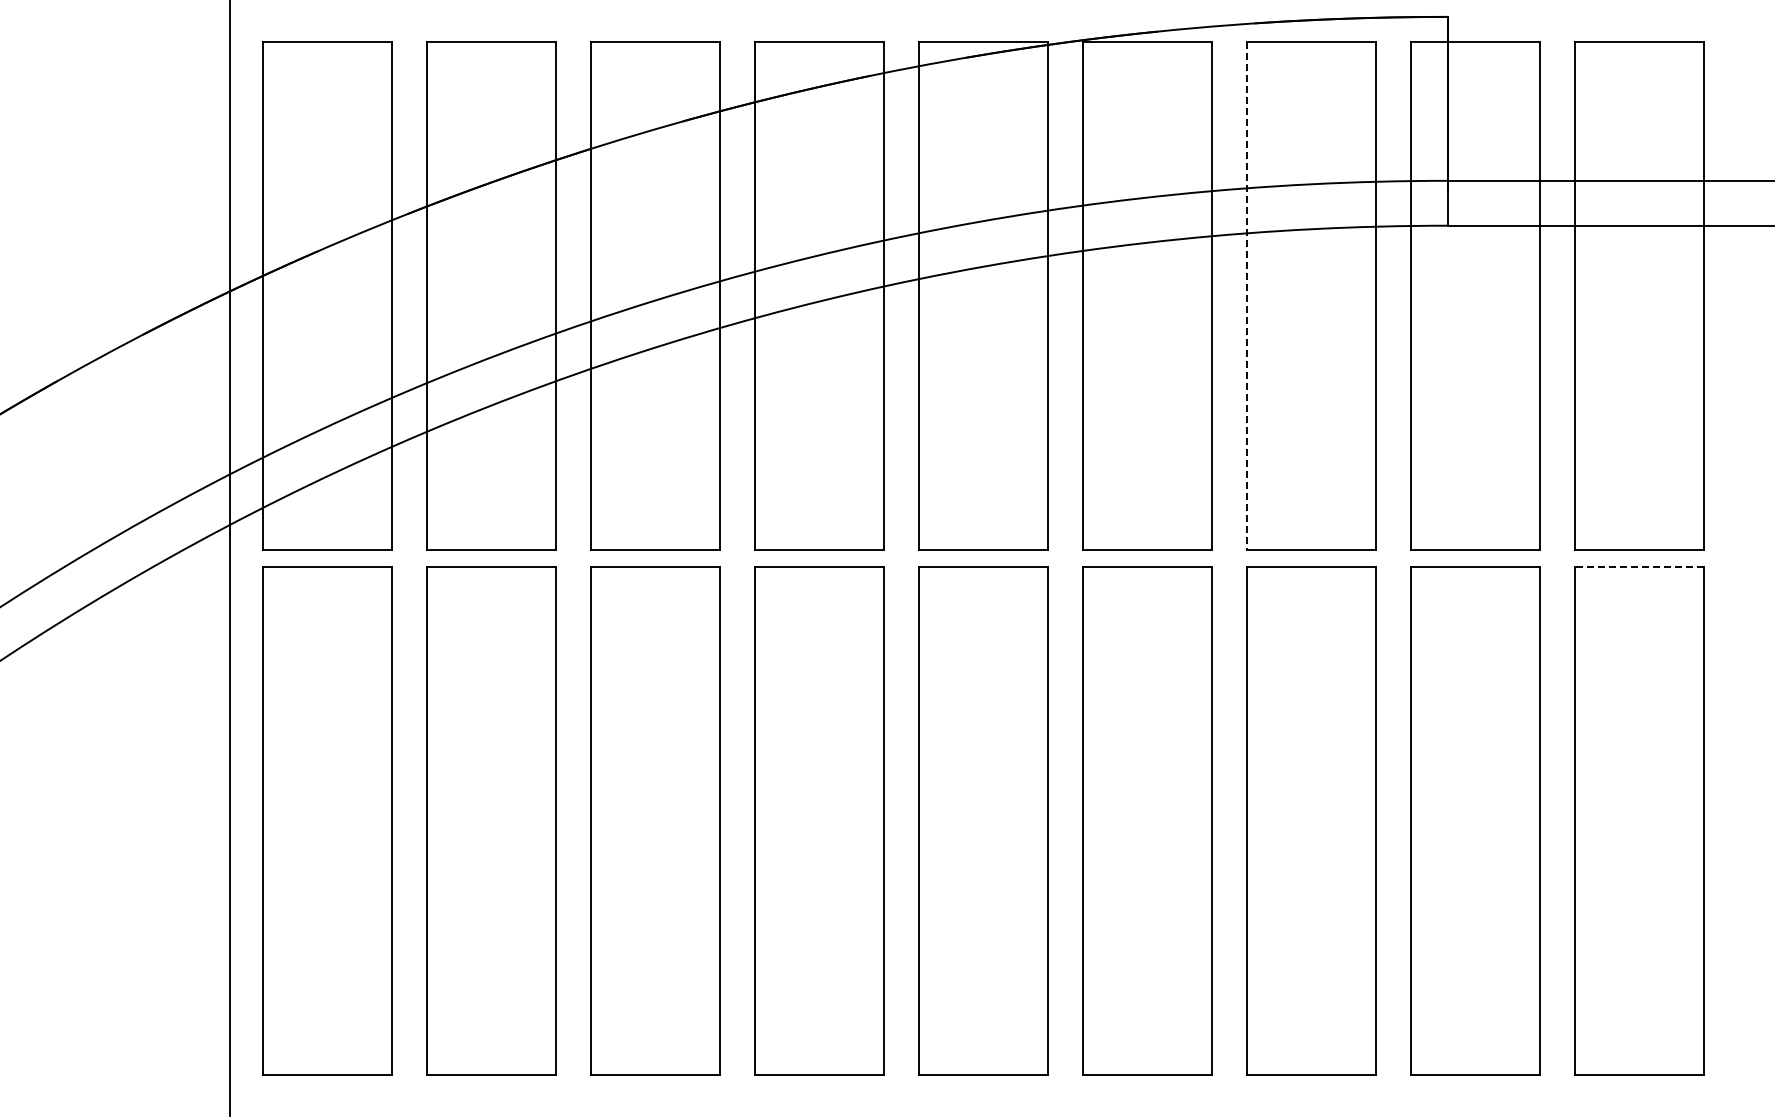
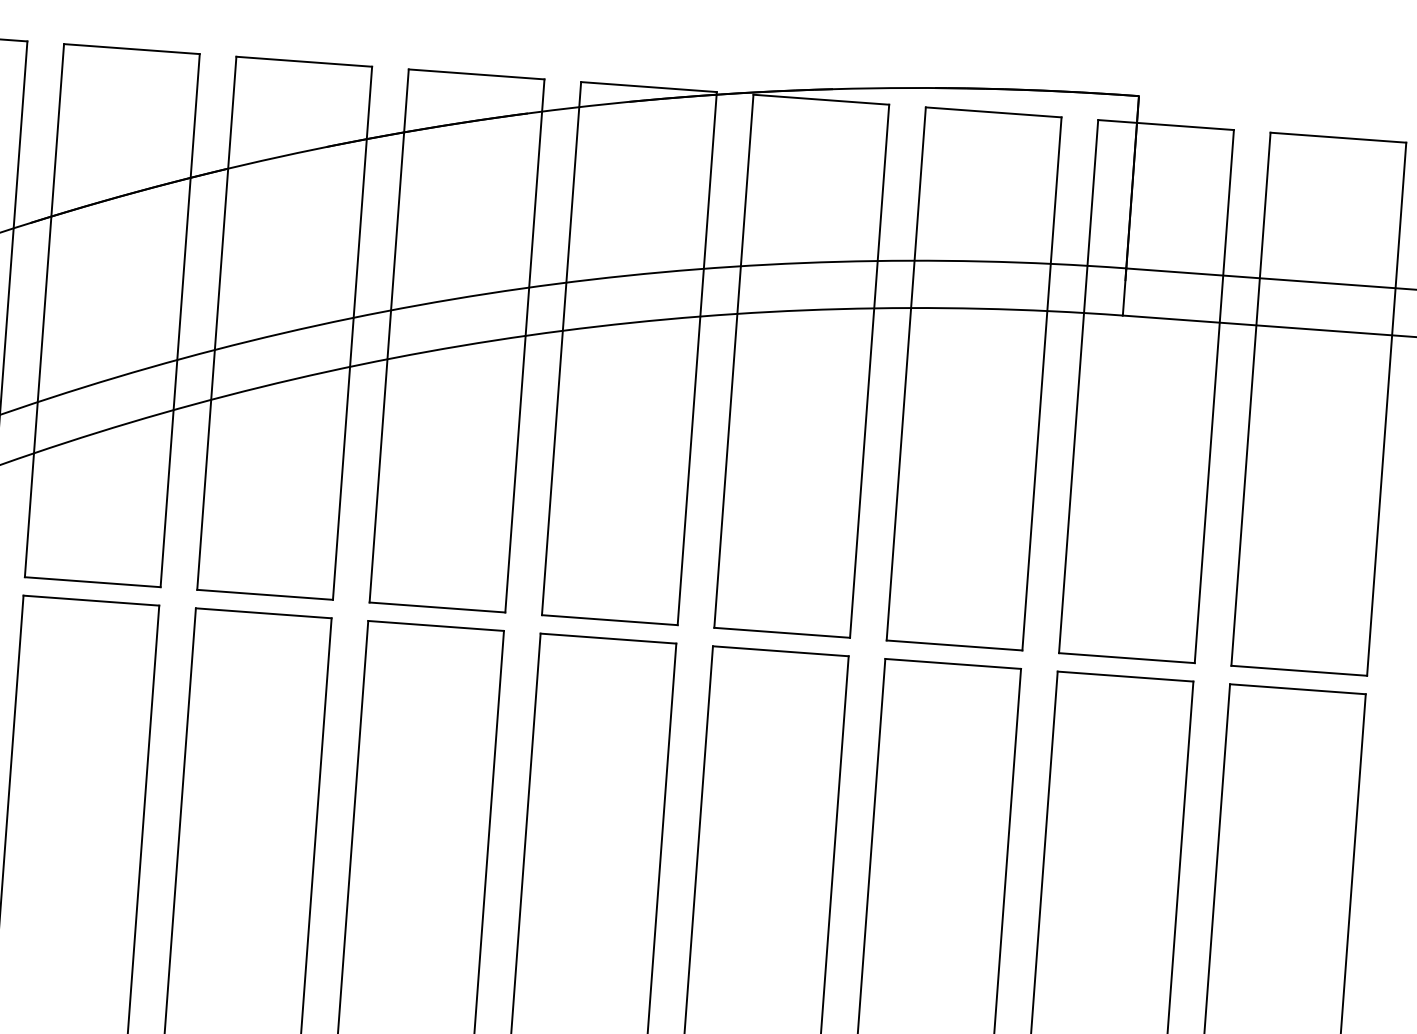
line: (1247, 296) -> (906, 374), dashed -> solid
line: (1639, 567) -> (1297, 689), dashed -> solid

